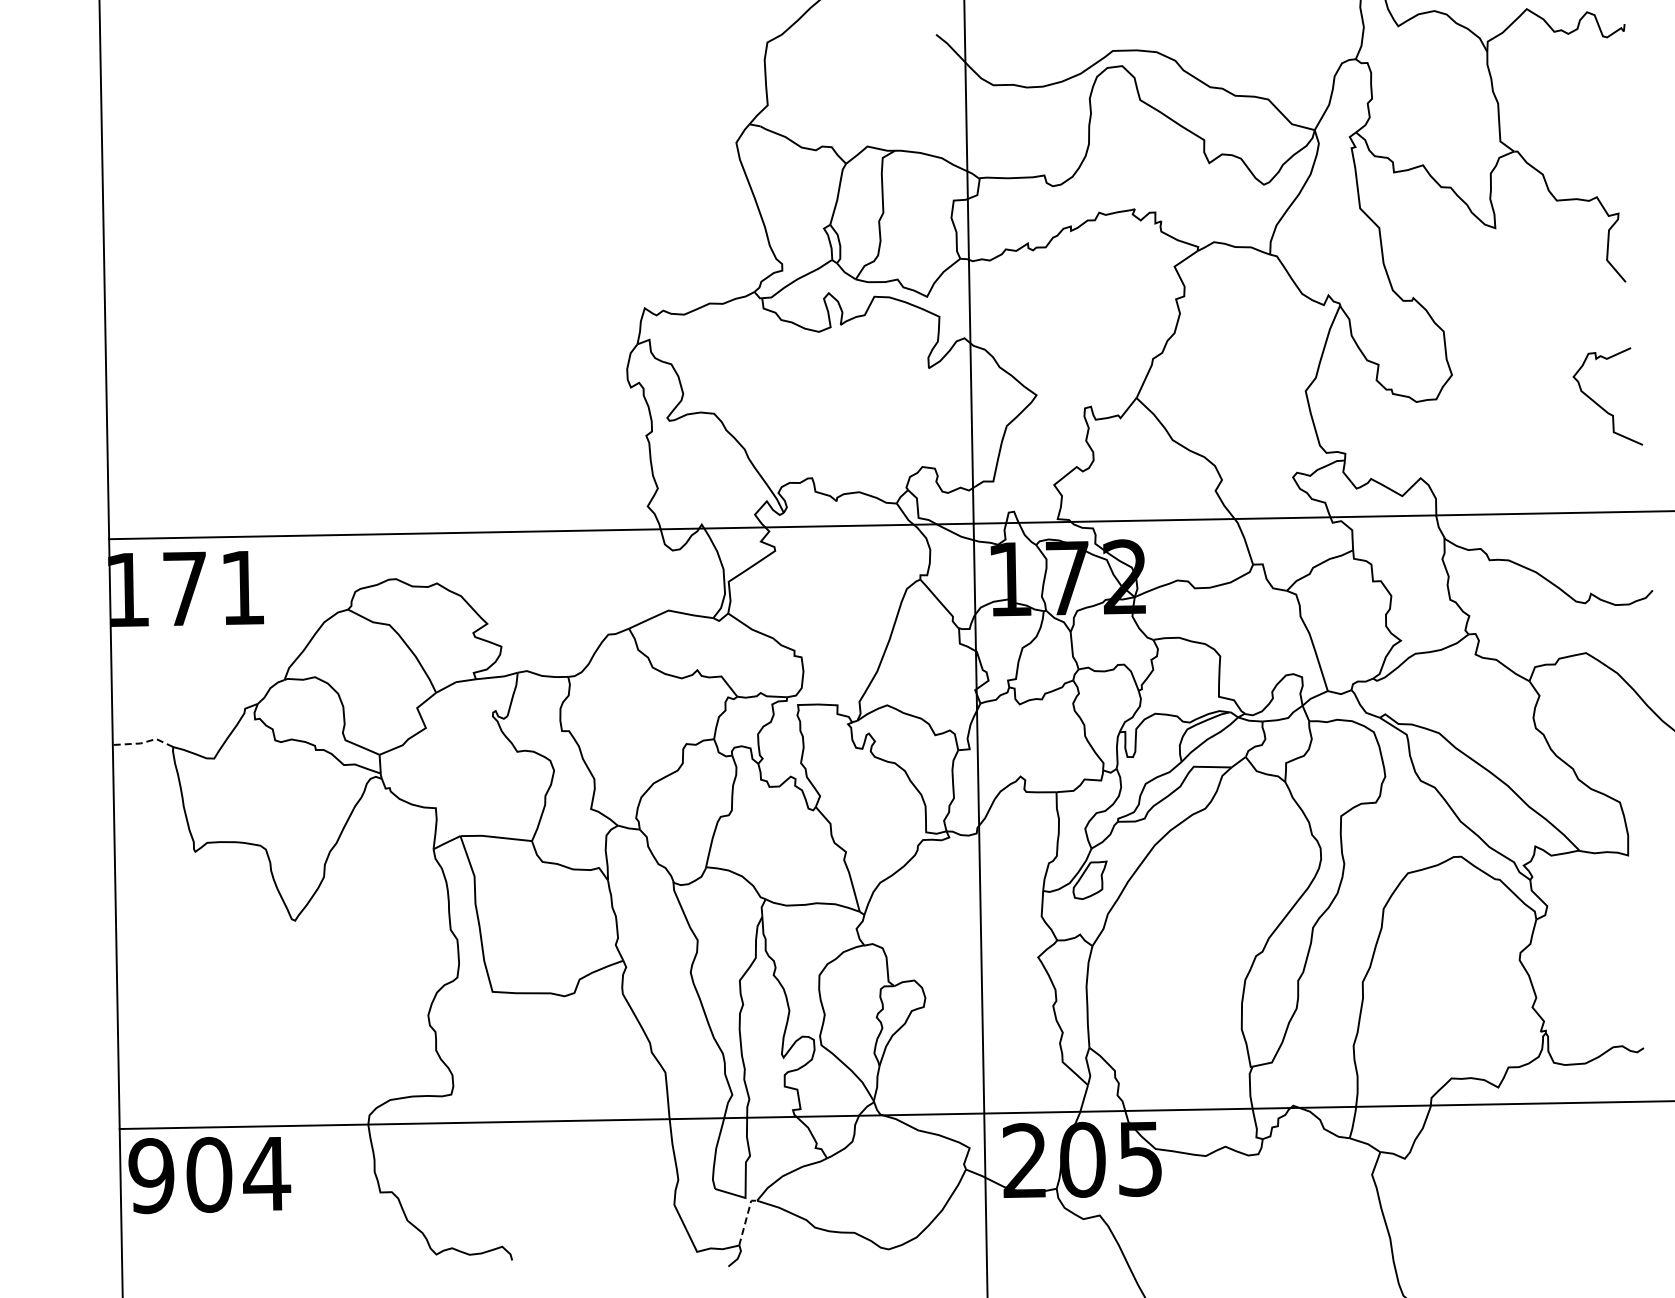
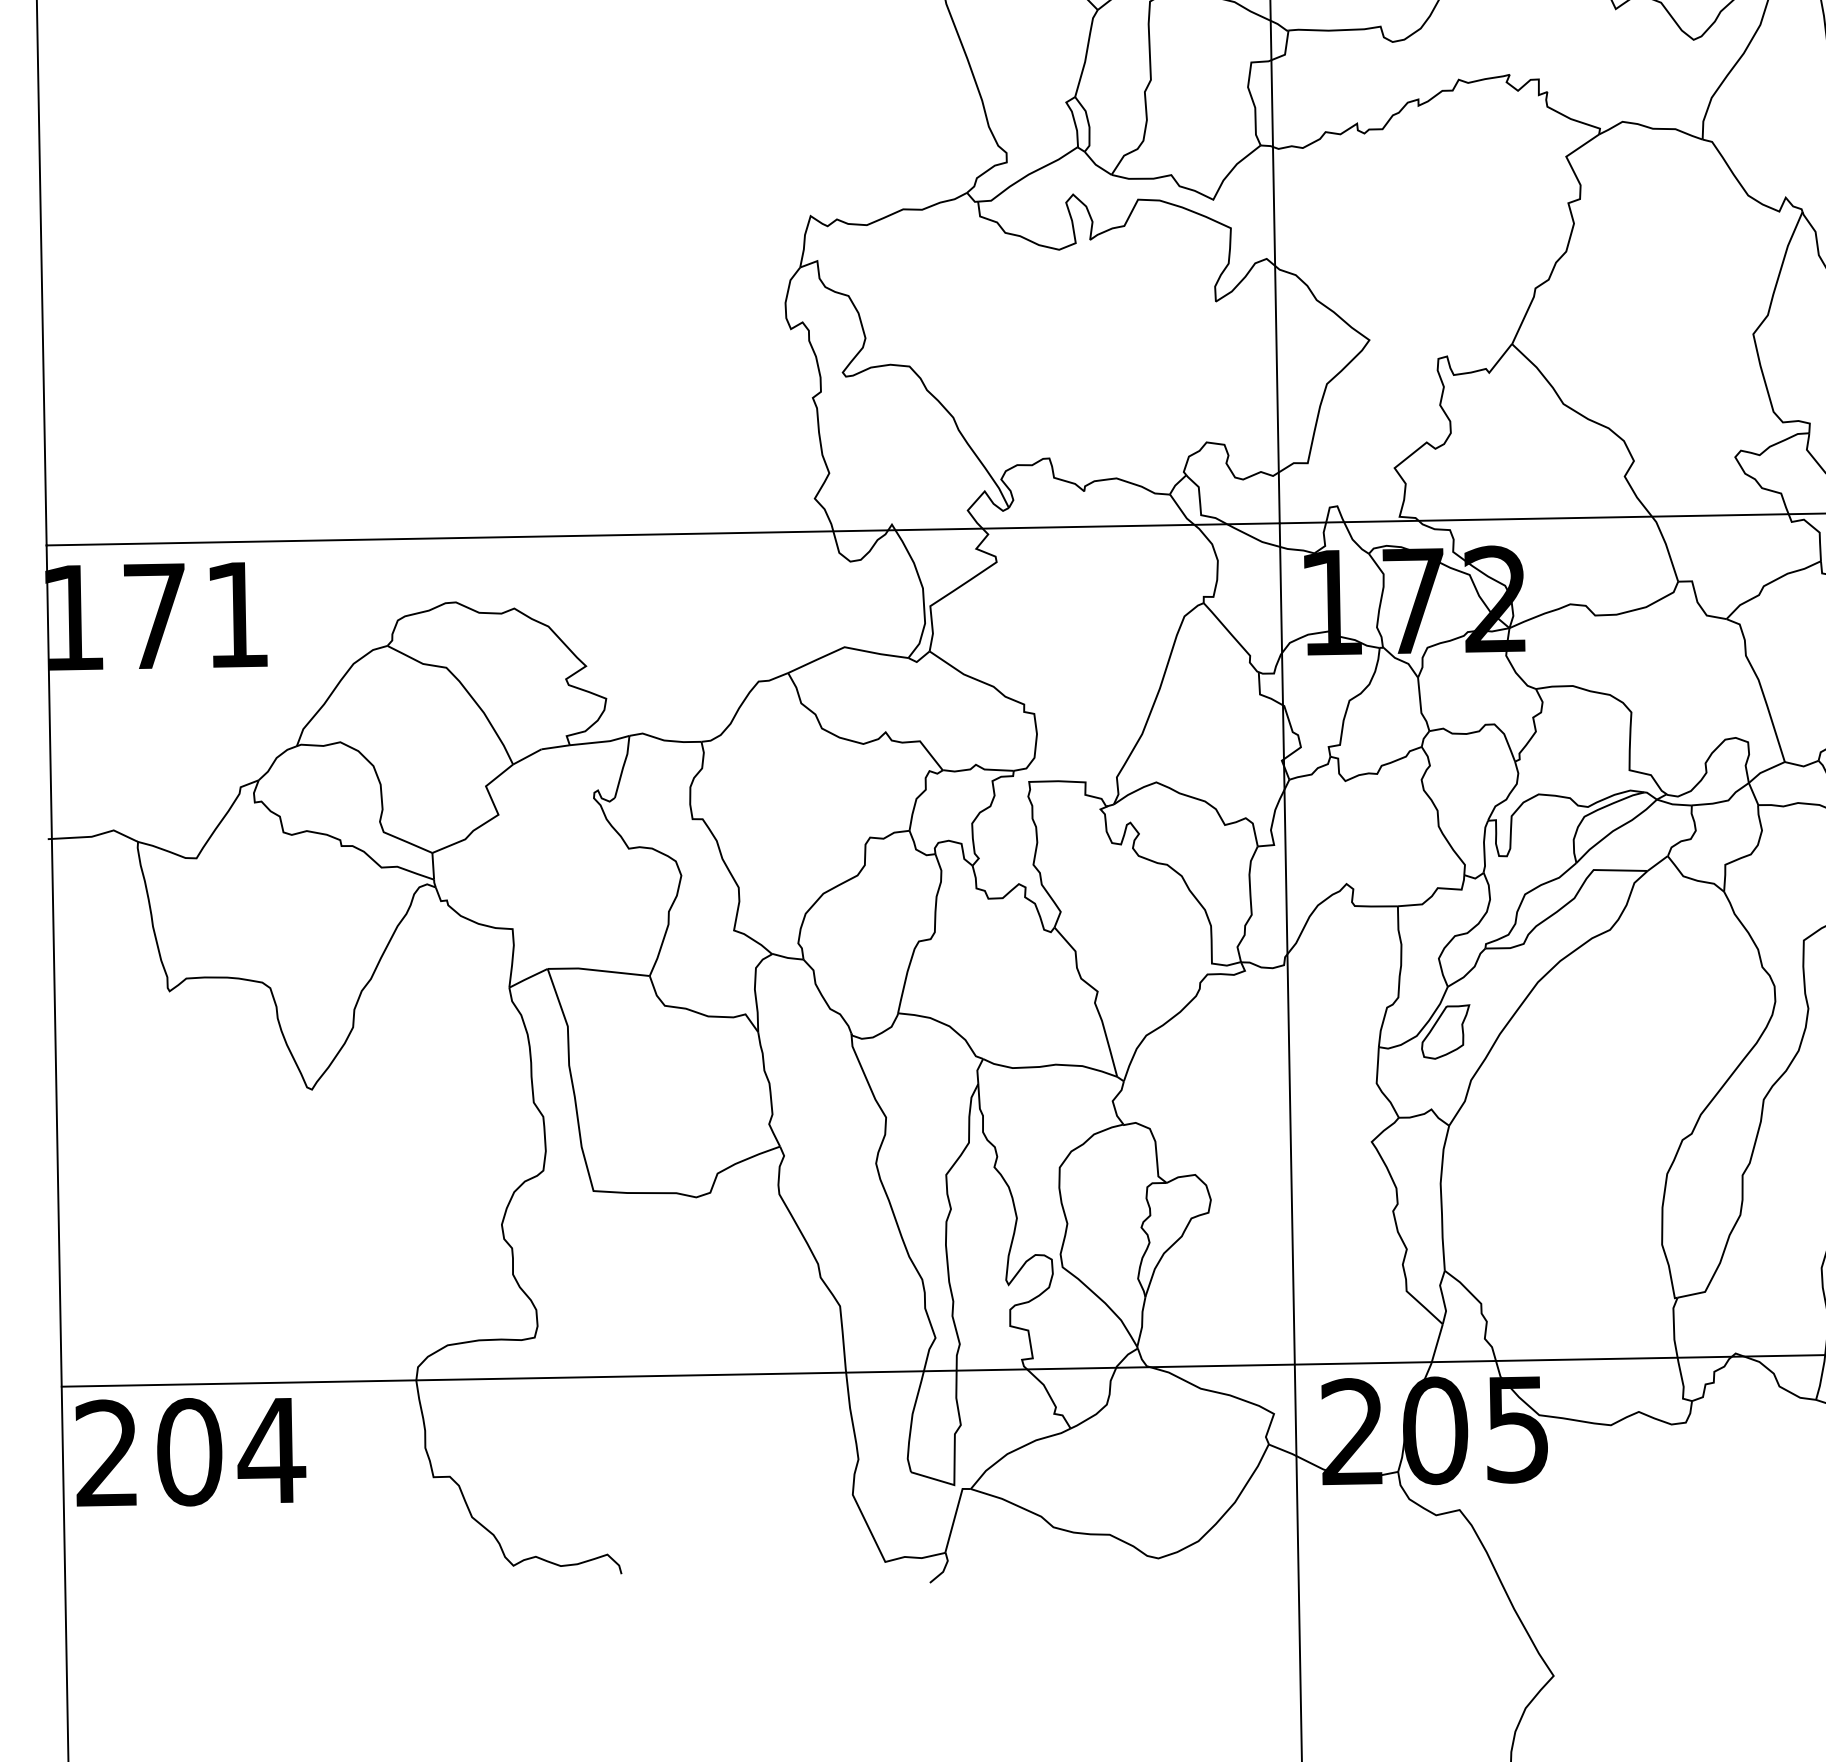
line: (142, 742) -> (94, 835), dashed -> solid
text: (151, 1176) -> (107, 1454), 904 -> 204
line: (746, 1219) -> (955, 1515), dashed -> solid

